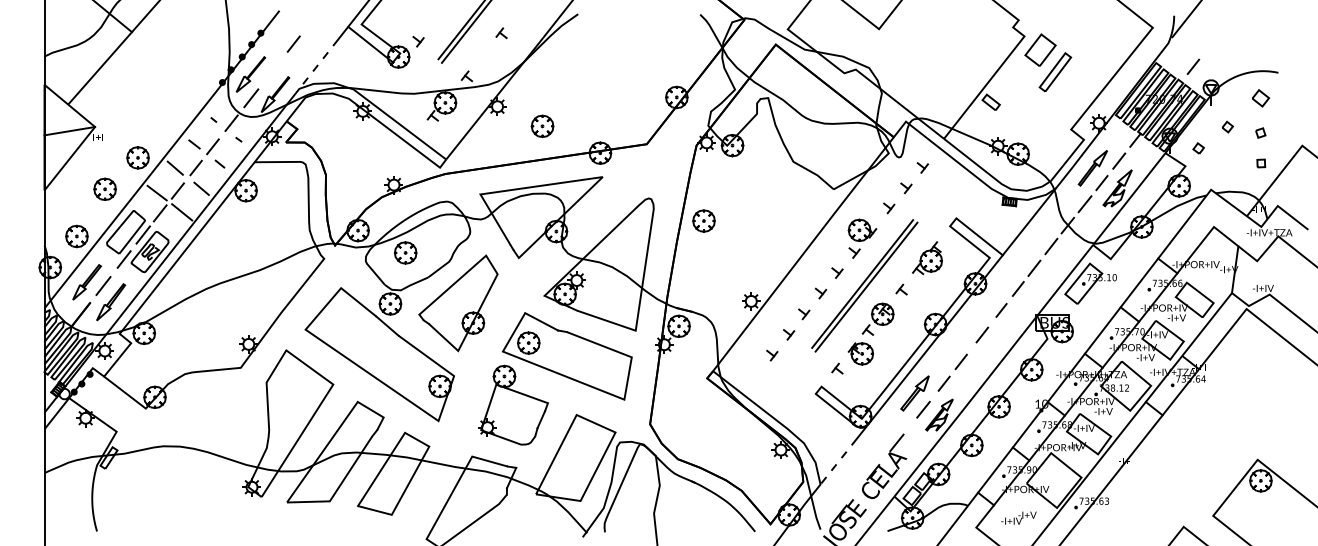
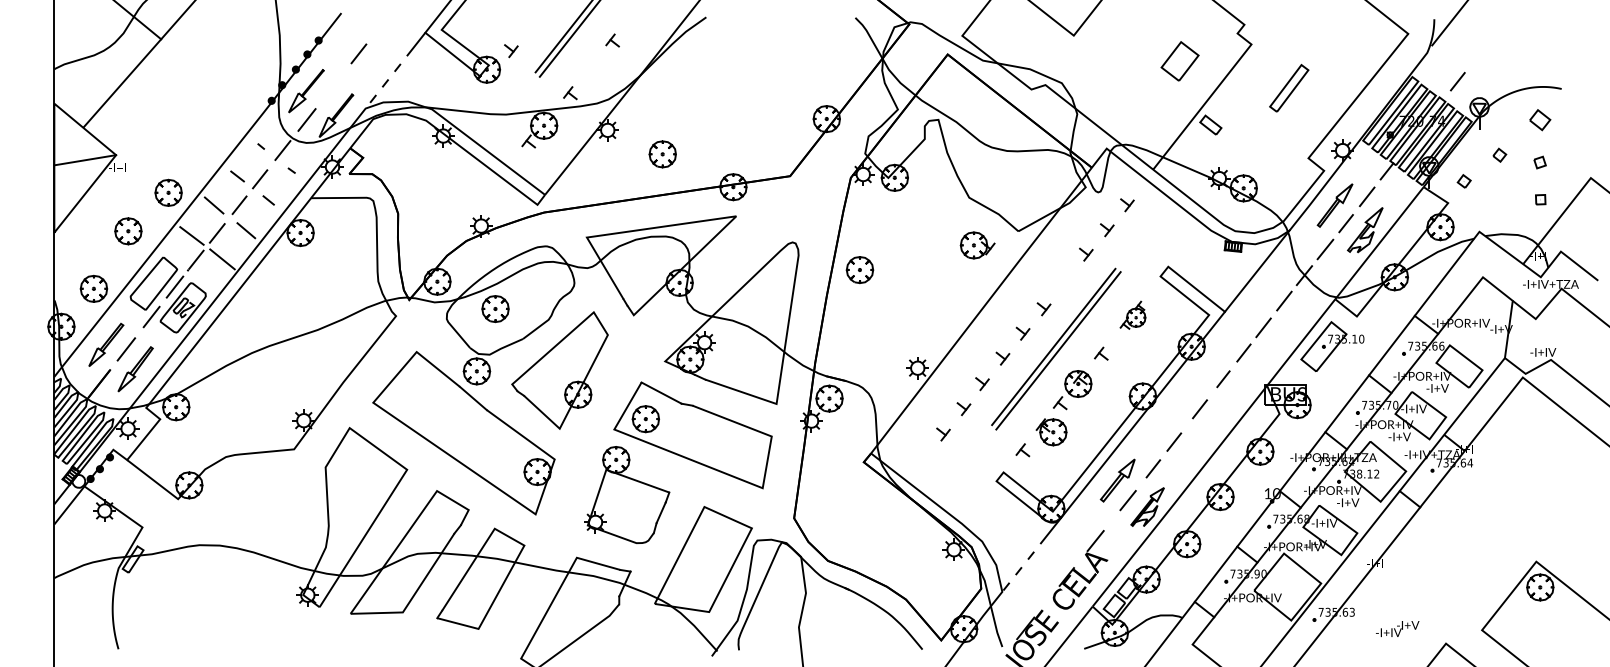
part: (1040, 50) -> (1179, 61), moved
part: (862, 230) -> (977, 245), moved
part: (927, 257) -> (1132, 314), size x0.7
text: (1018, 517) -> (1397, 628), moved

